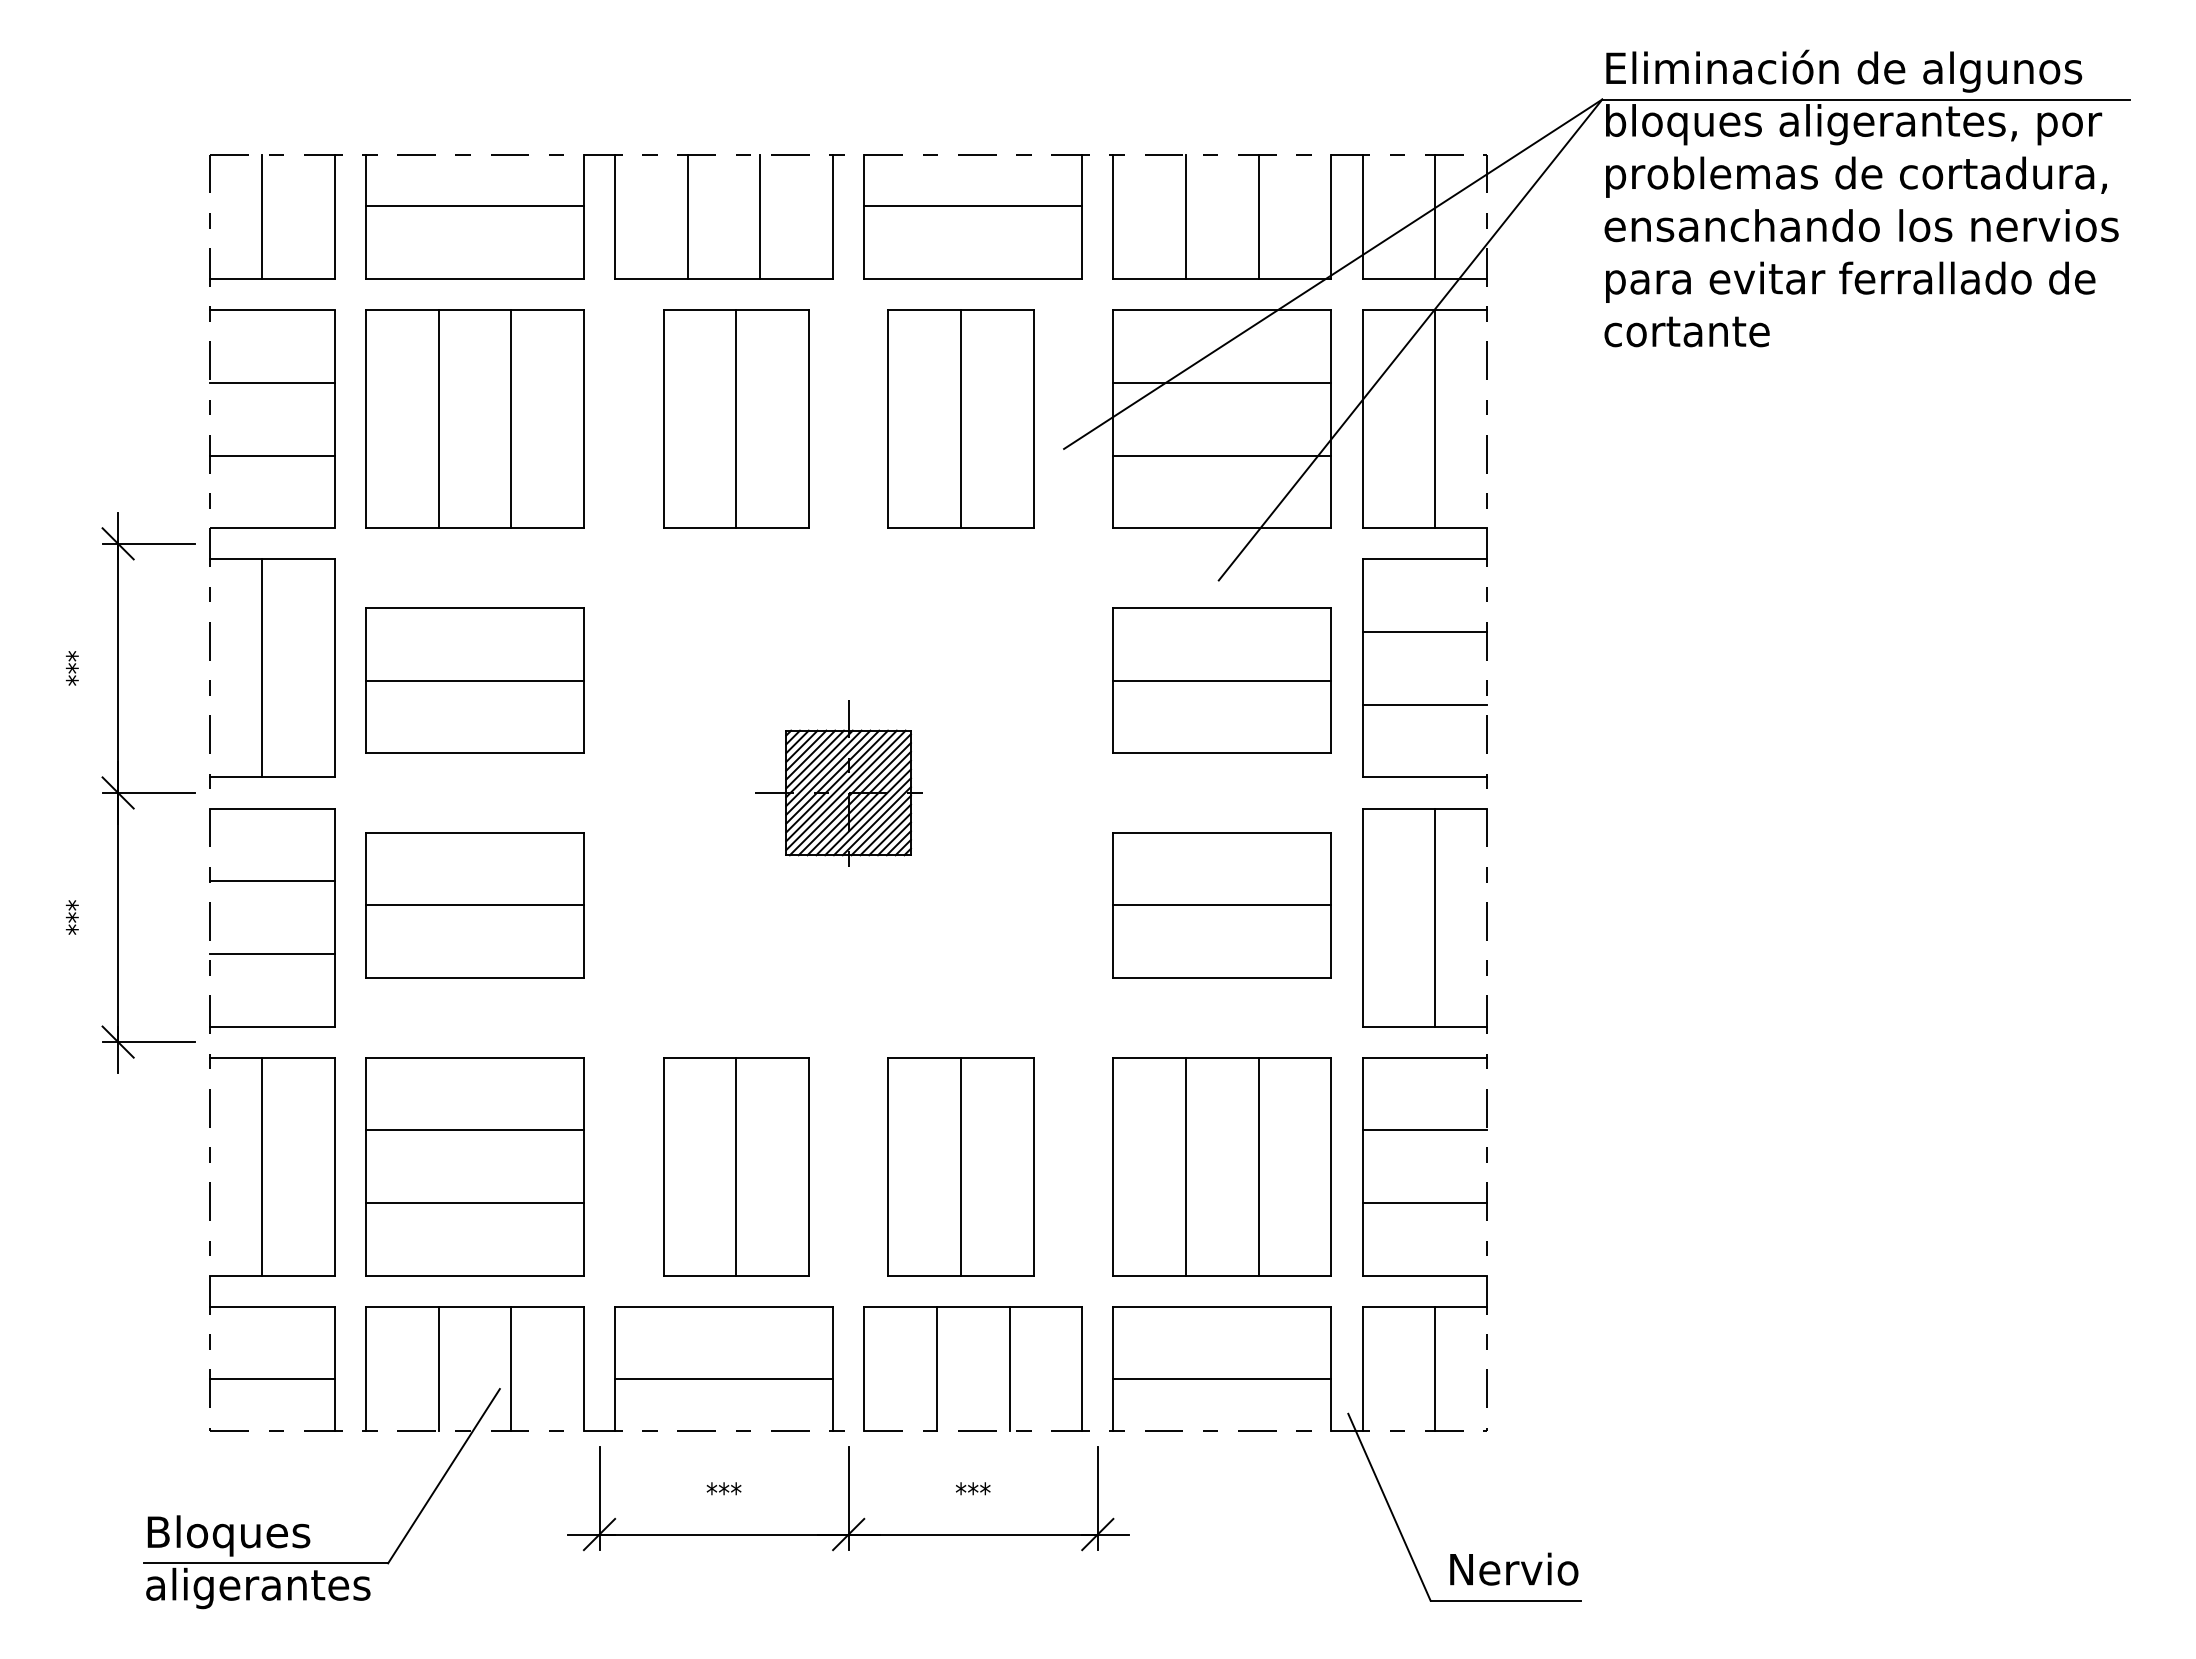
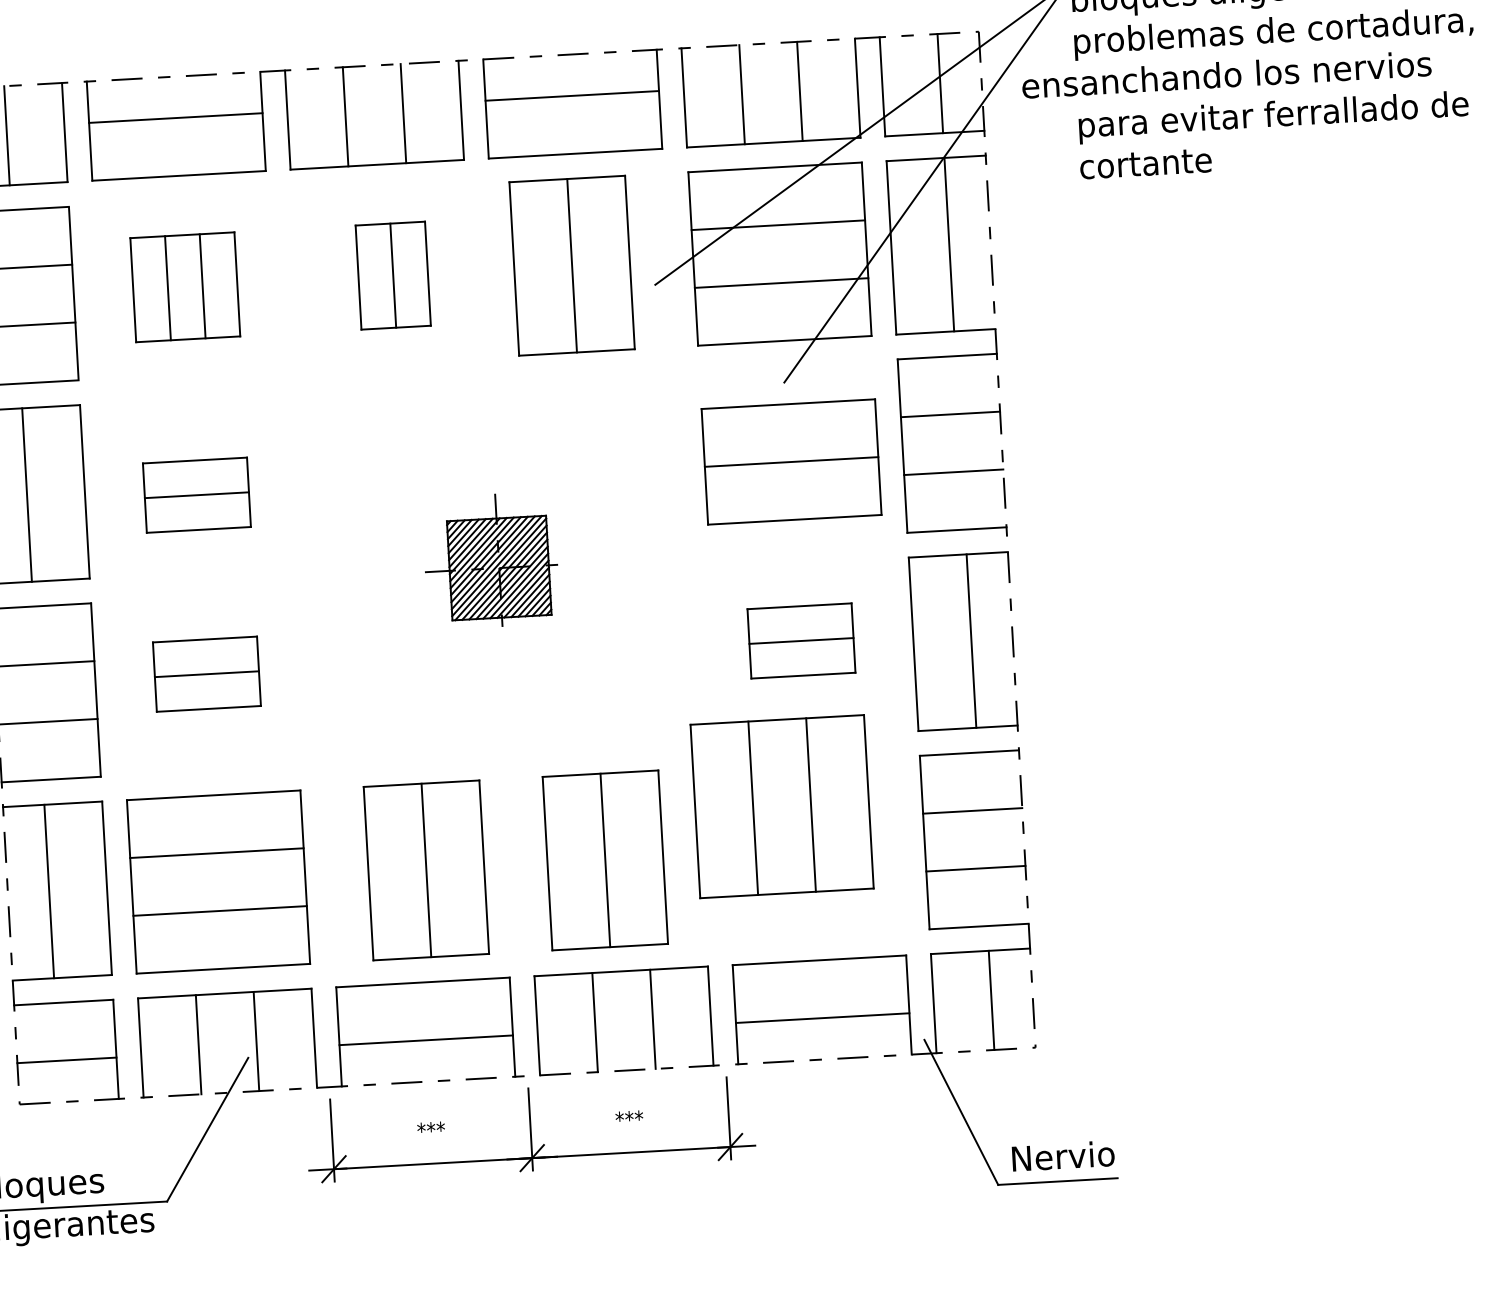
text: (1861, 225) -> (1226, 74), moved
part: (474, 418) -> (184, 286), size x0.6
part: (736, 418) -> (393, 275), size x0.6
part: (474, 680) -> (196, 495), size x0.6
part: (474, 905) -> (206, 674), size x0.6
part: (1221, 905) -> (800, 641), size x0.6
part: (1221, 1166) -> (781, 806), moved

